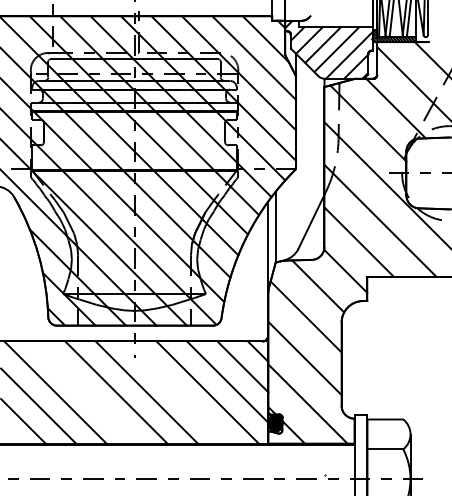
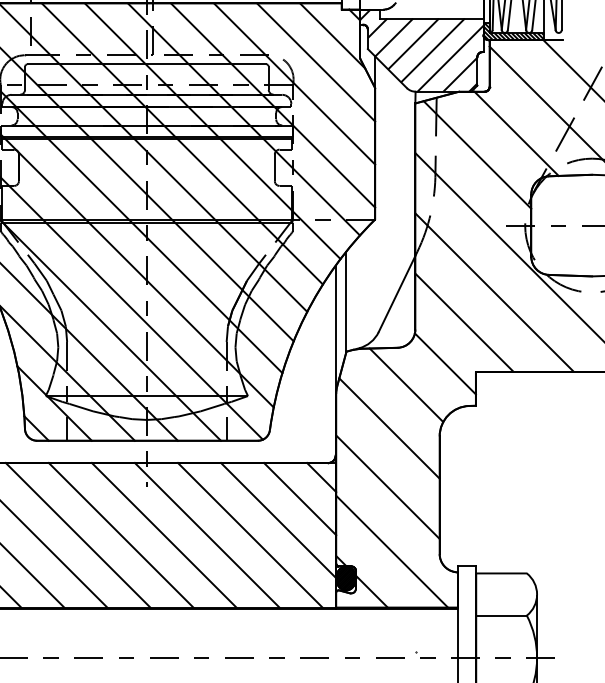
line: (85, 392) -> (77, 535), added
line: (177, 392) -> (207, 535), added

